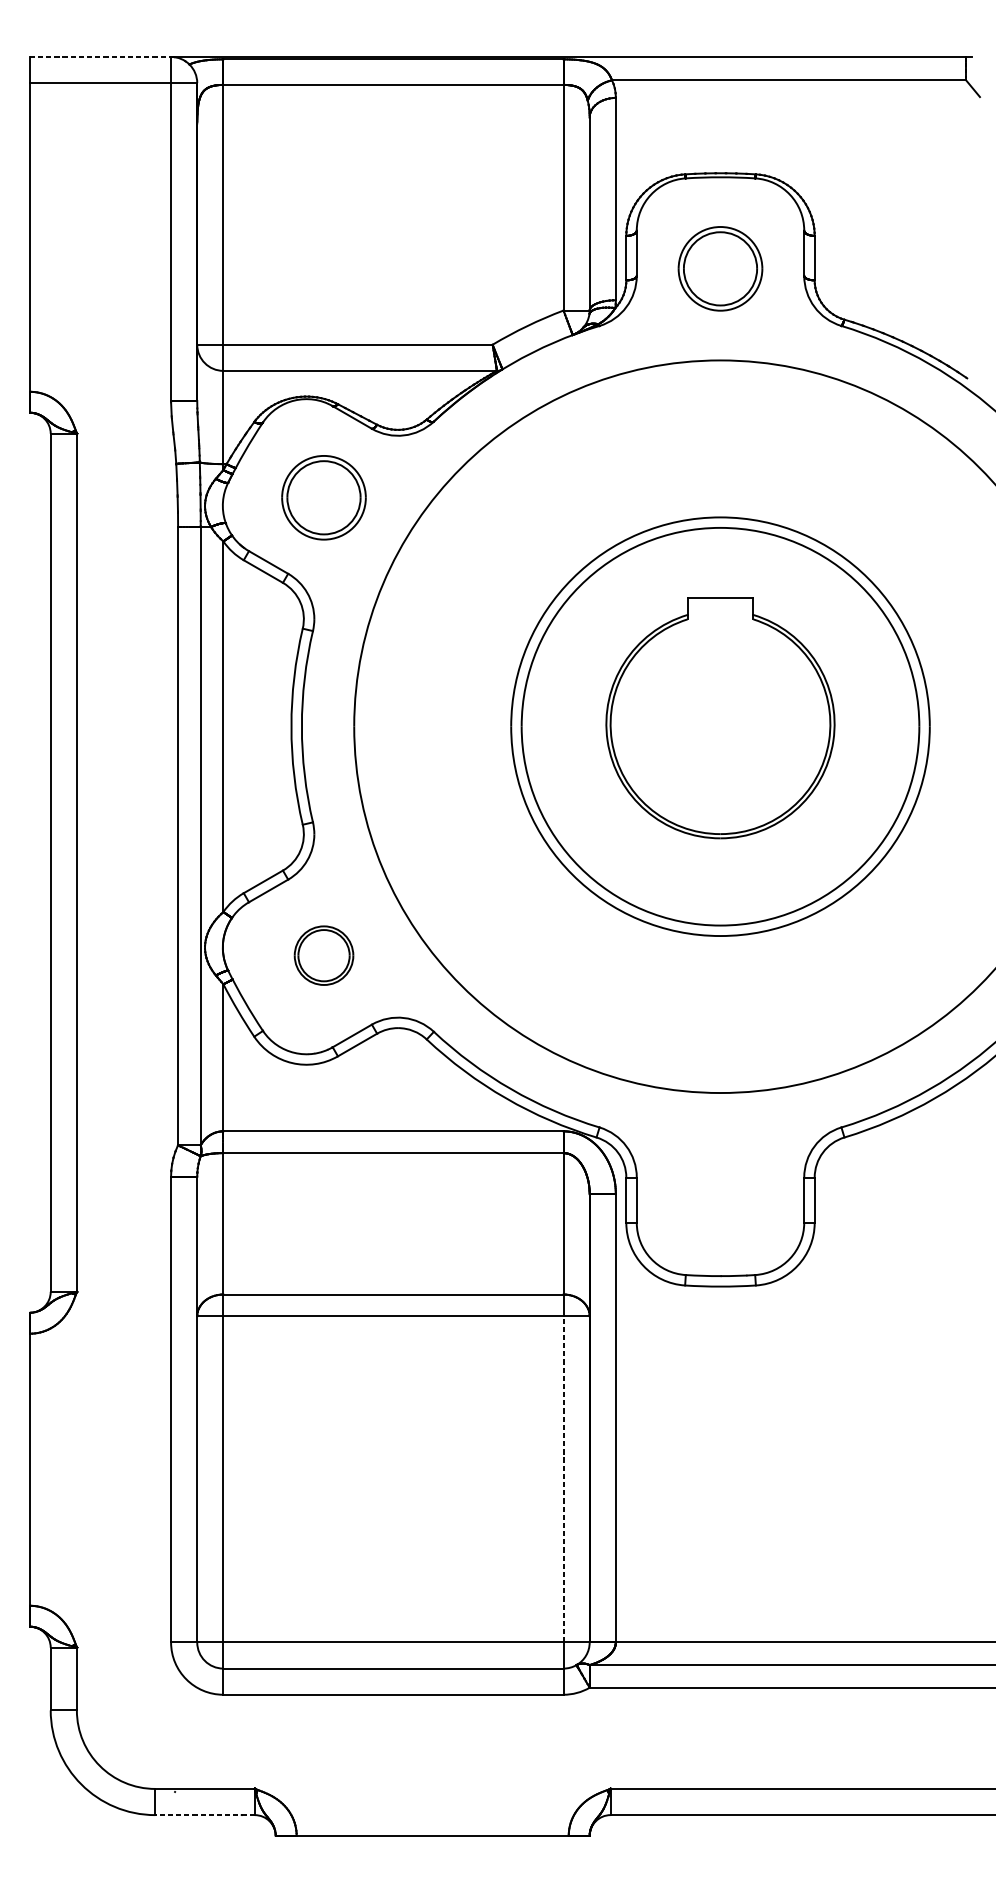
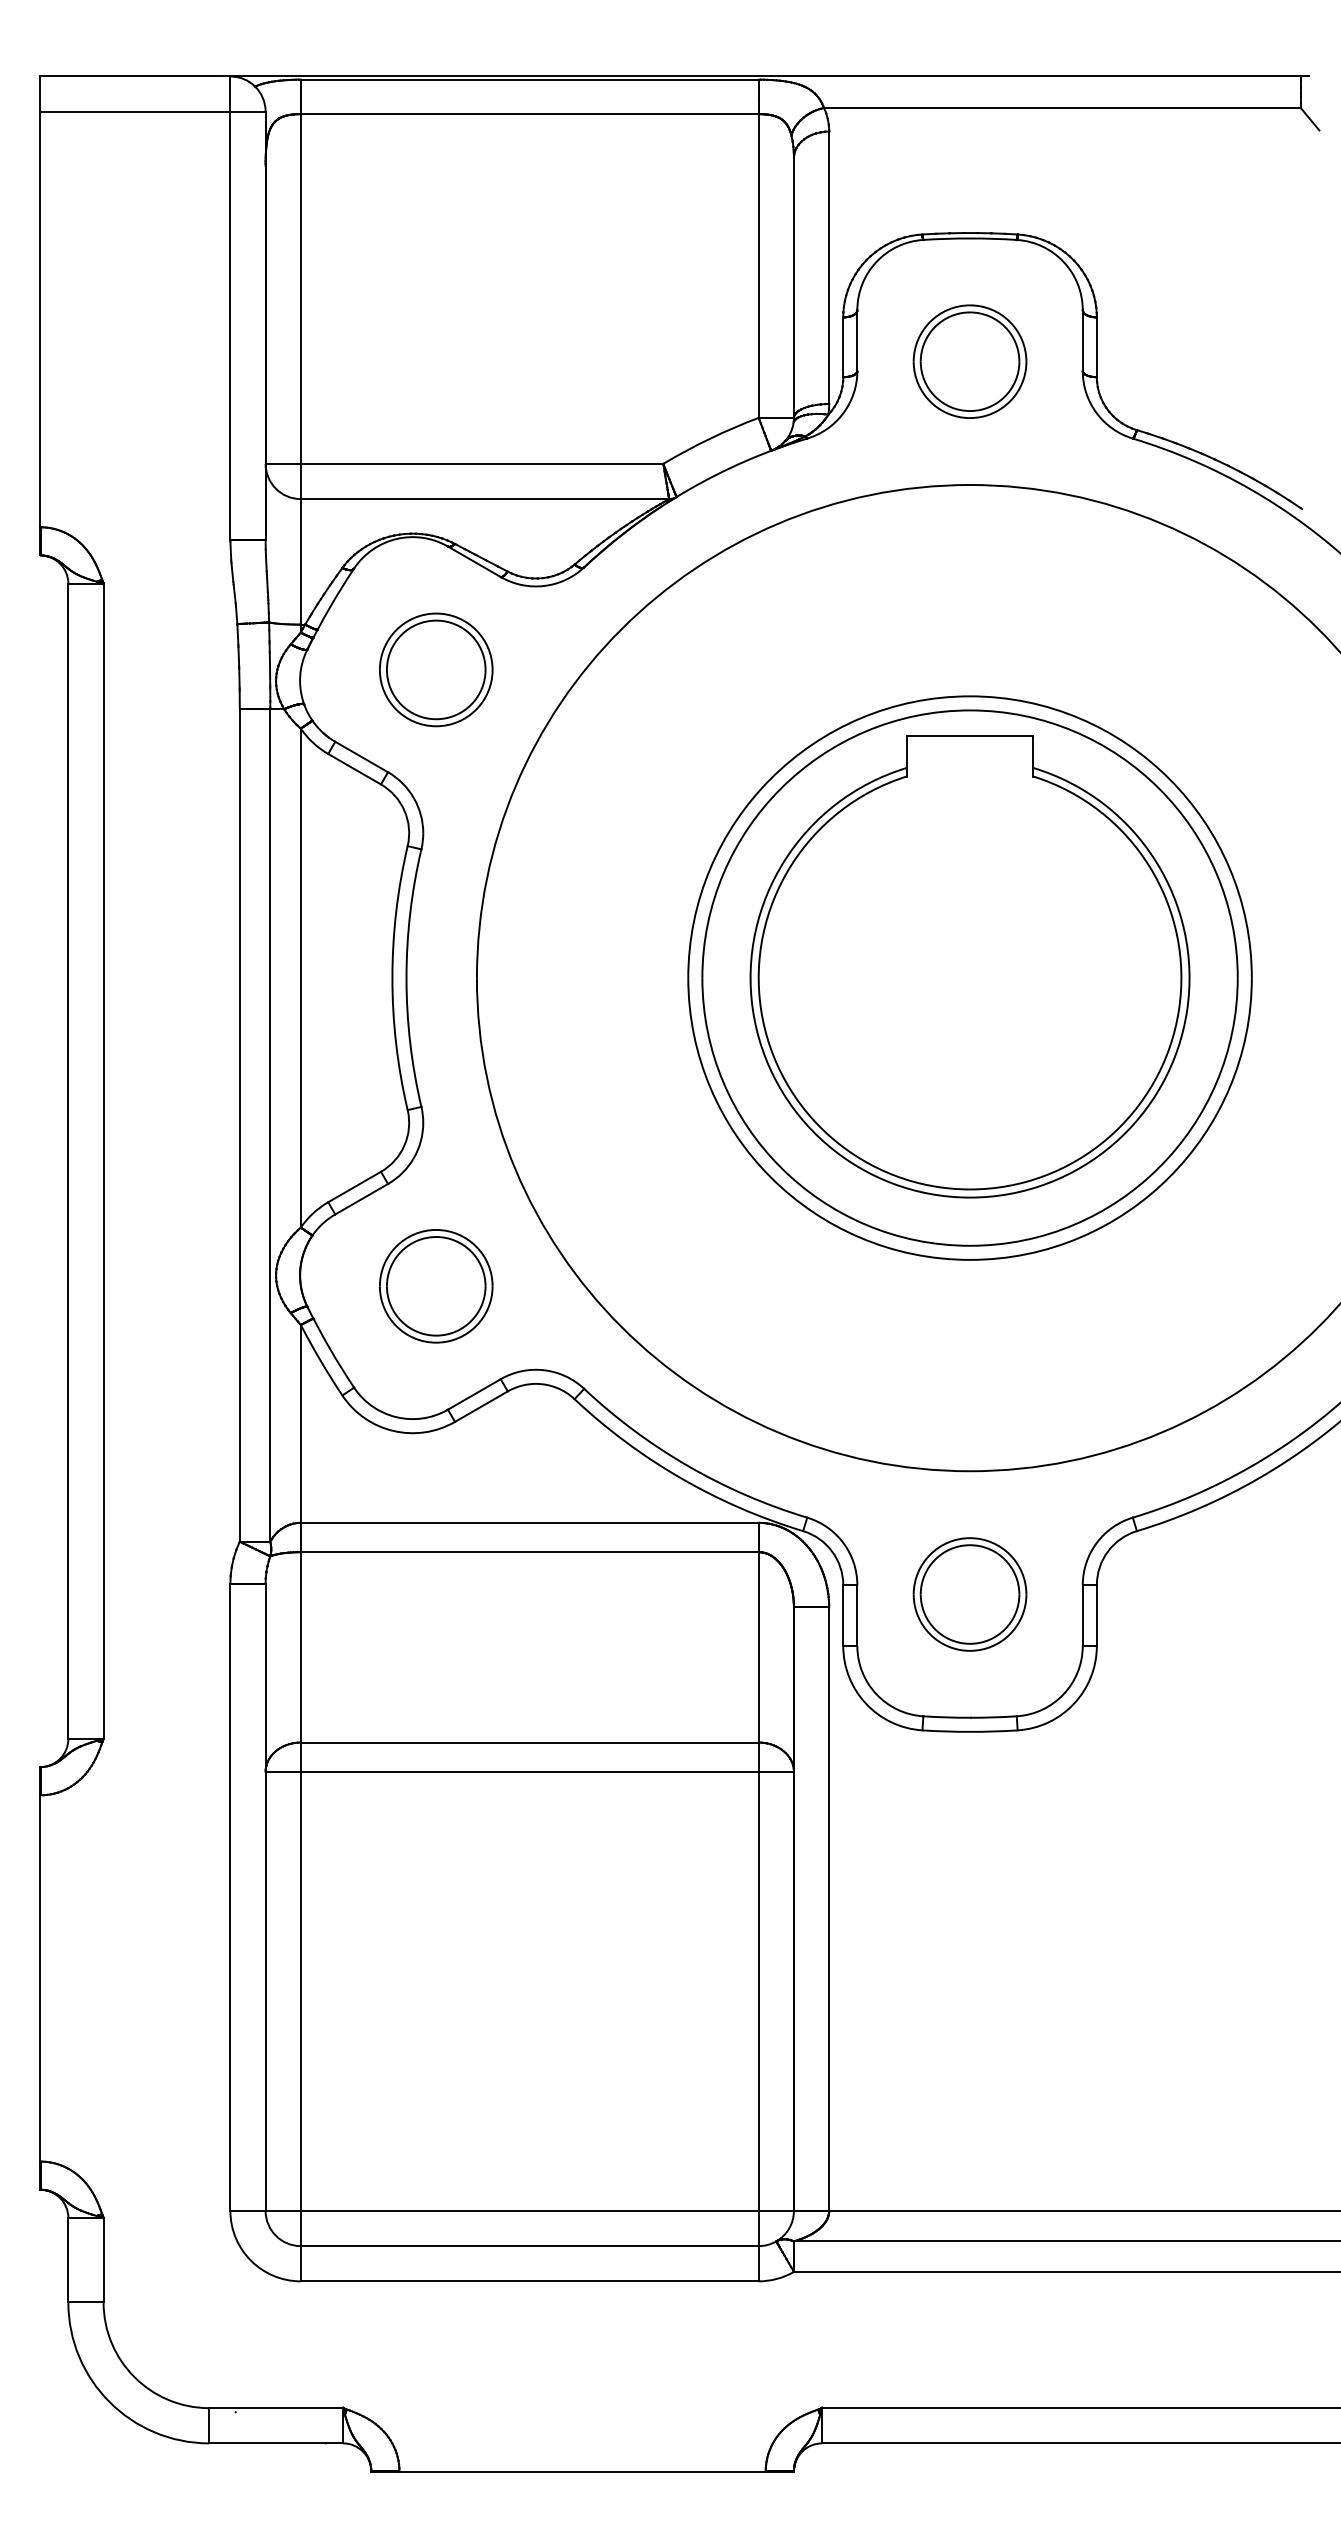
line: (100, 56) -> (135, 76), dashed -> solid
part: (720, 718) -> (969, 966), size x1.43
part: (324, 955) -> (436, 1286), size x1.43
part: (720, 1184) -> (969, 1594), added
line: (563, 1479) -> (758, 1991), dashed -> solid
line: (205, 1815) -> (276, 2443), dashed -> solid

